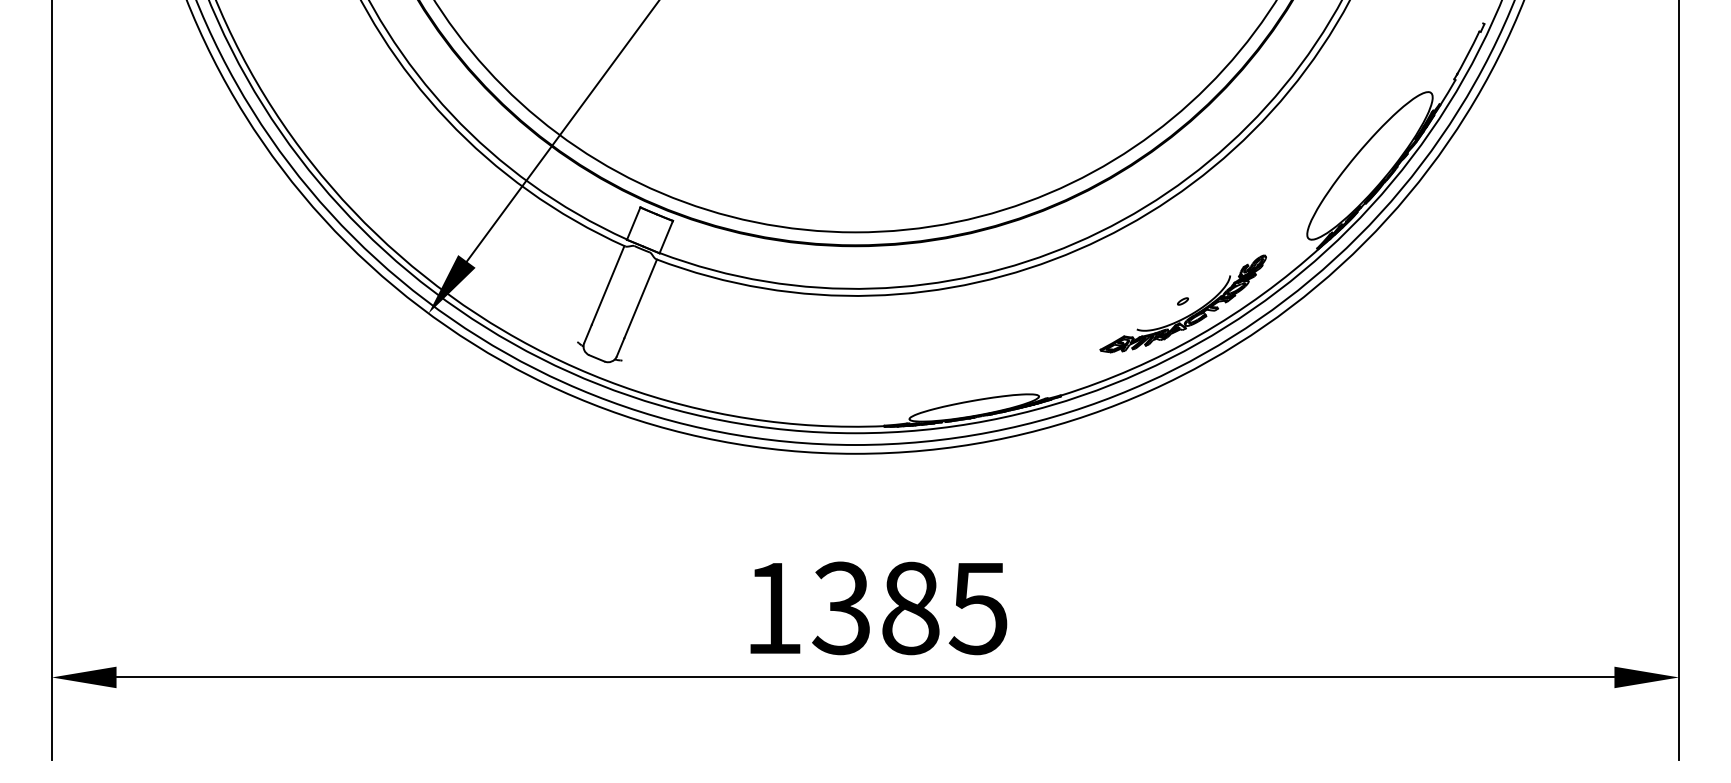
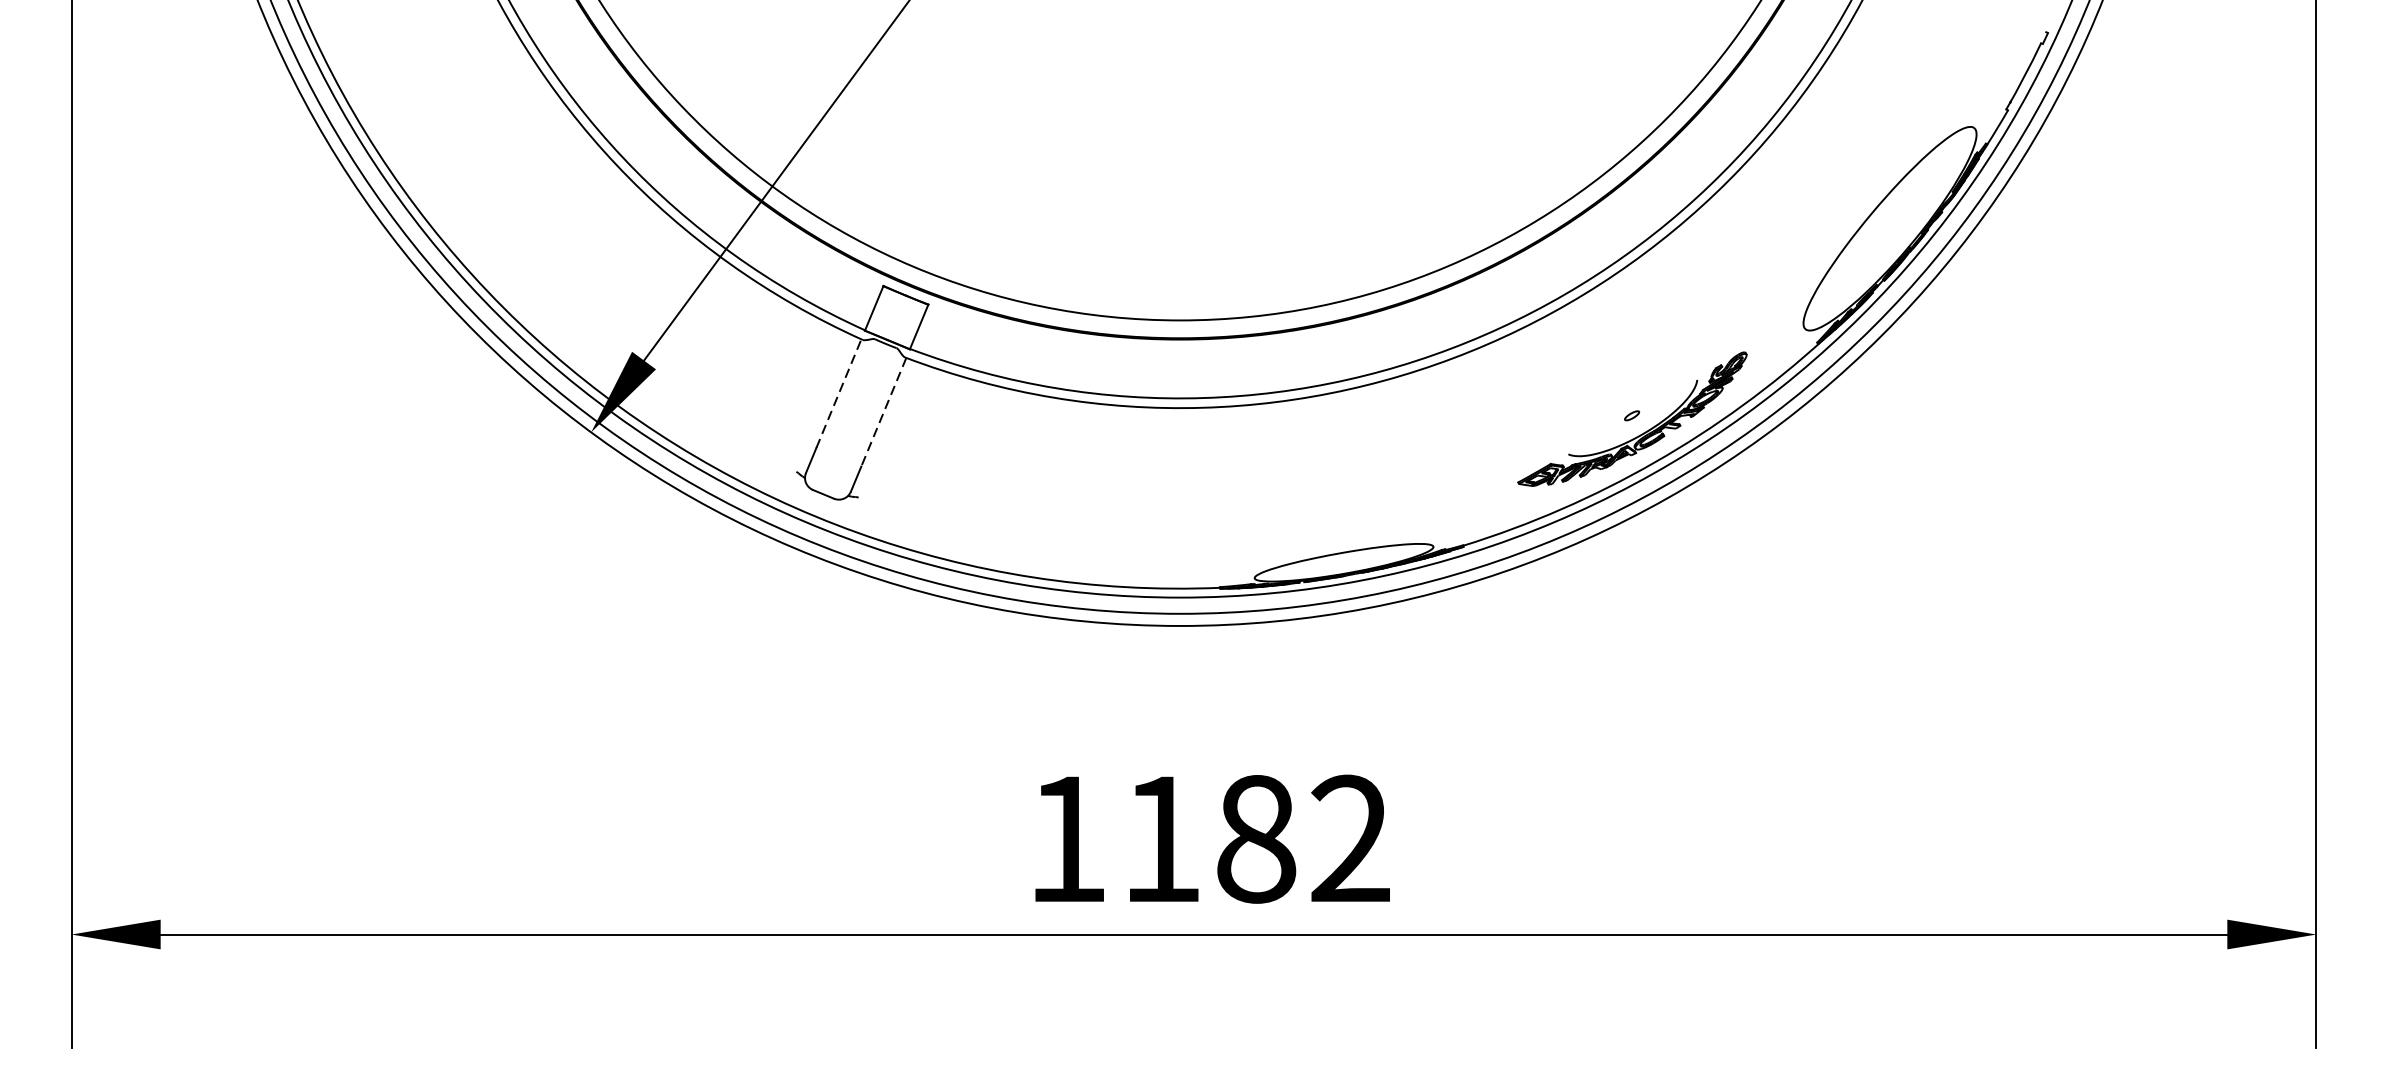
line: (608, 285) -> (839, 393), solid -> dashed
line: (640, 298) -> (883, 411), solid -> dashed
text: (909, 608) -> (1254, 839), 1385 -> 1182

